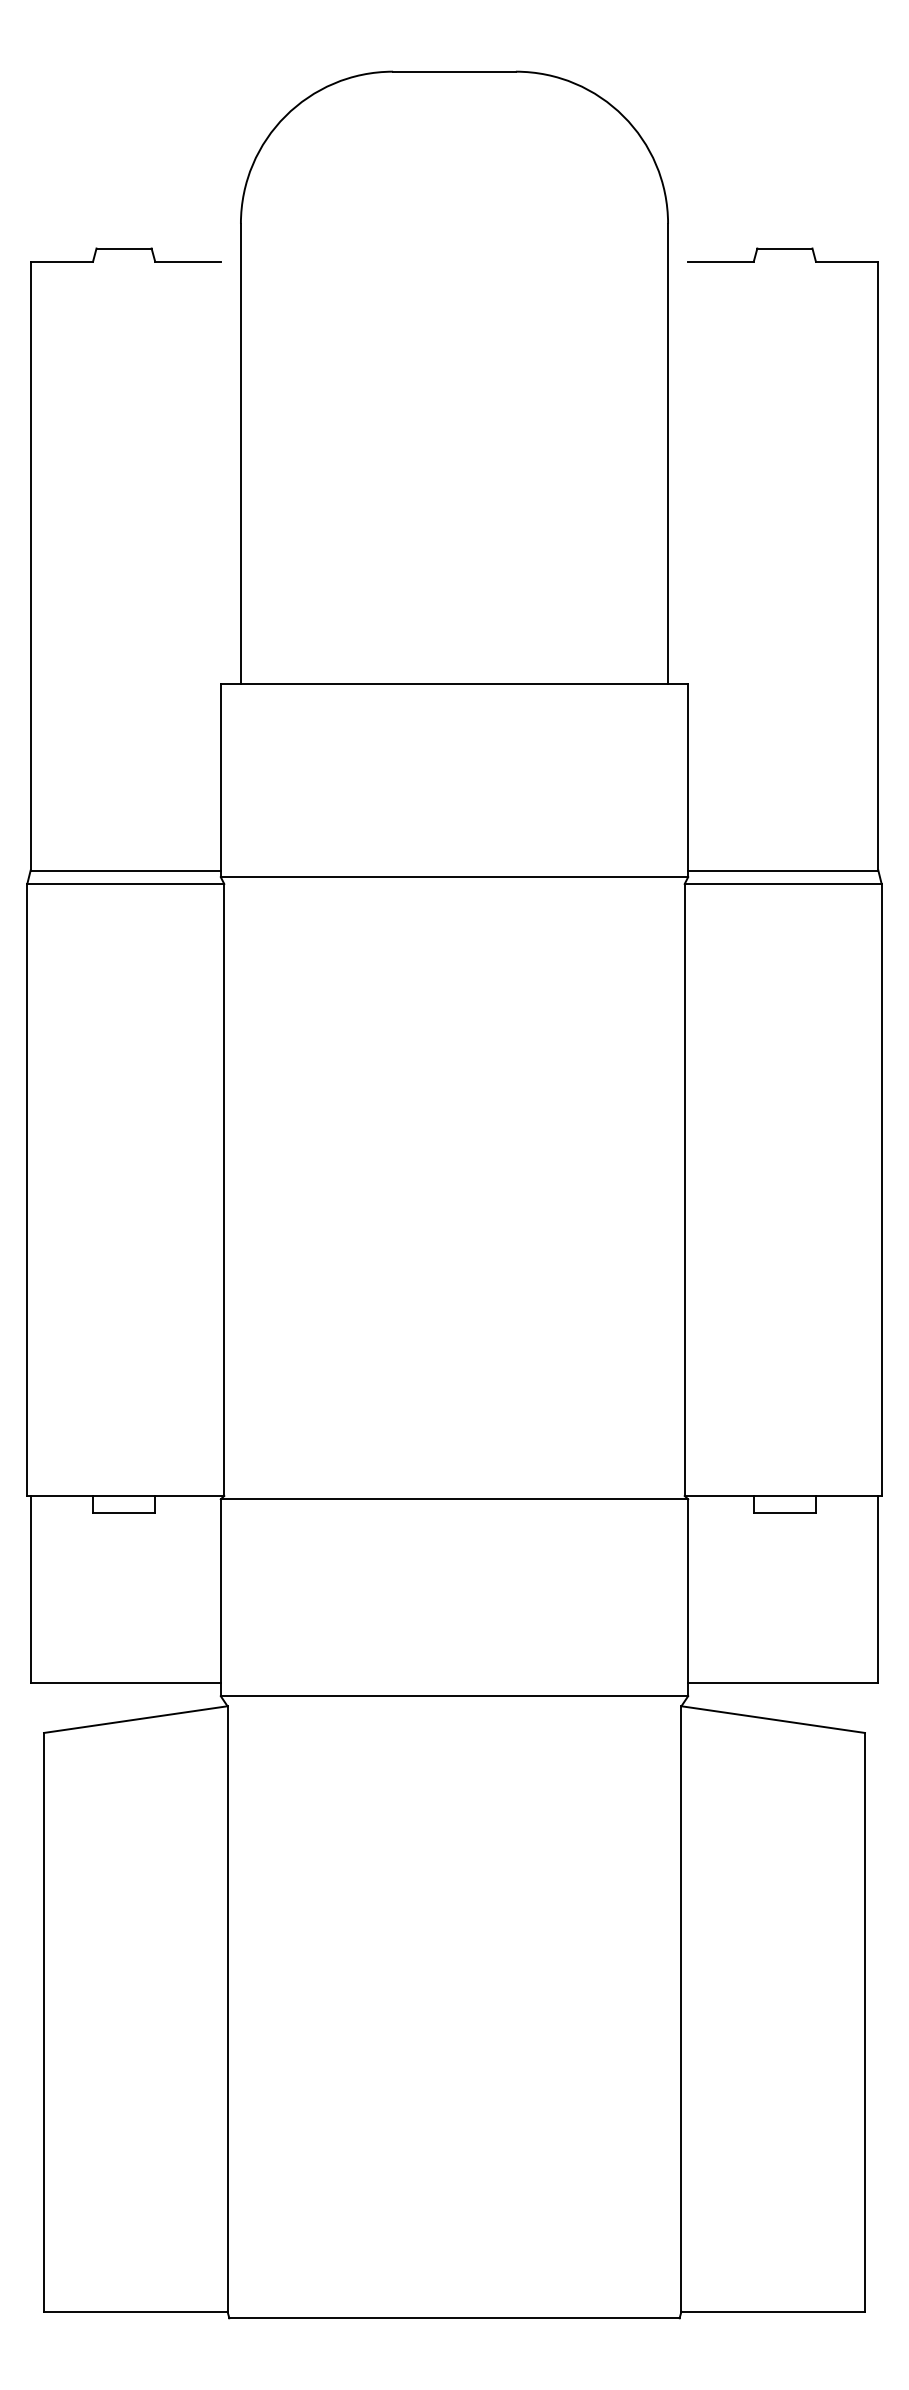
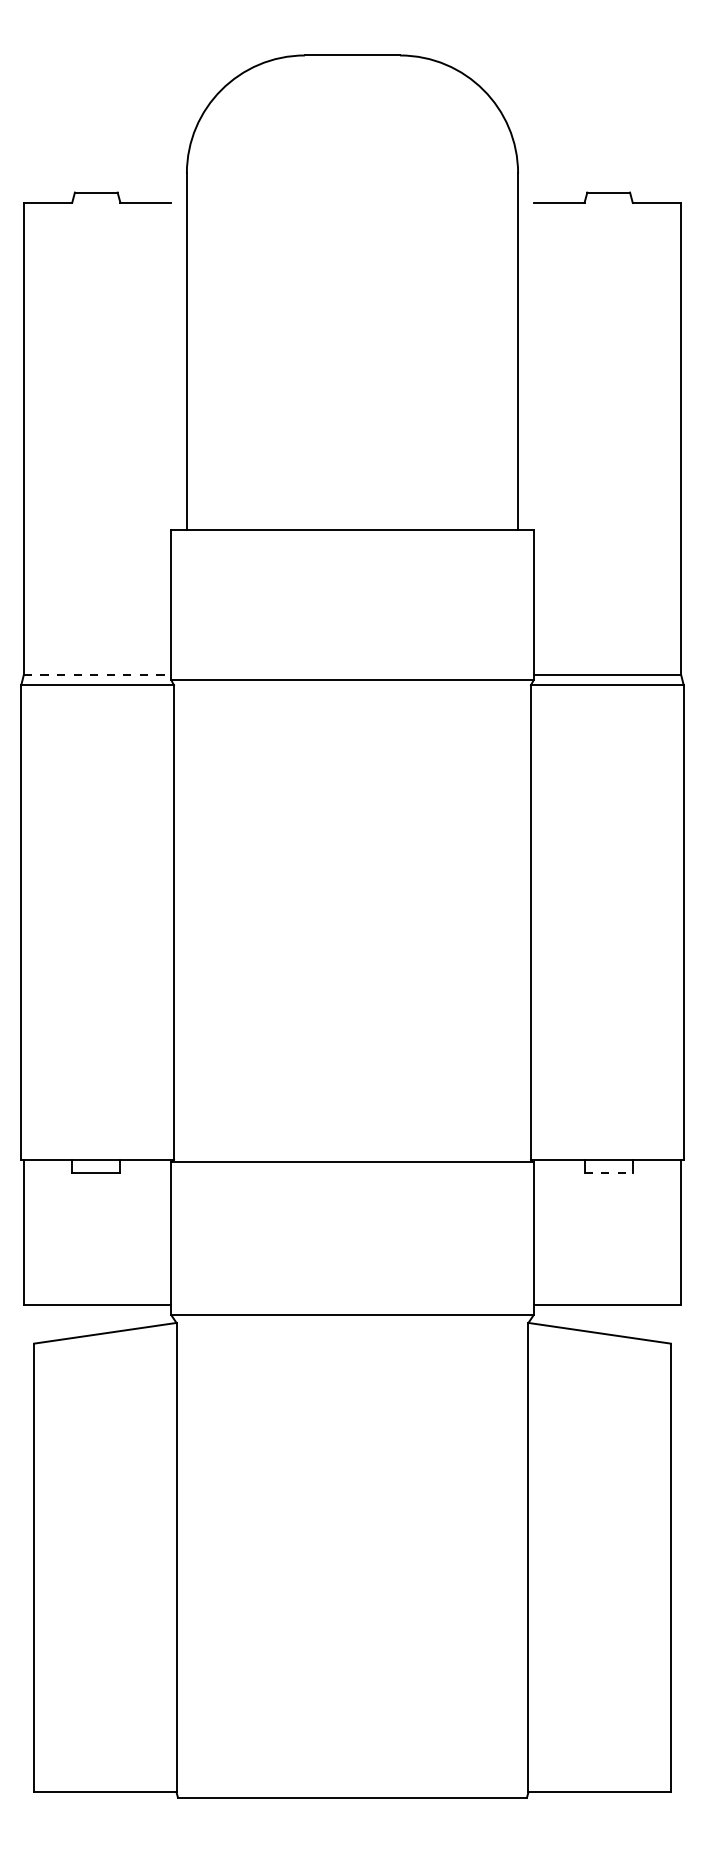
line: (126, 870) -> (98, 674), solid -> dashed
line: (785, 1512) -> (609, 1172), solid -> dashed

